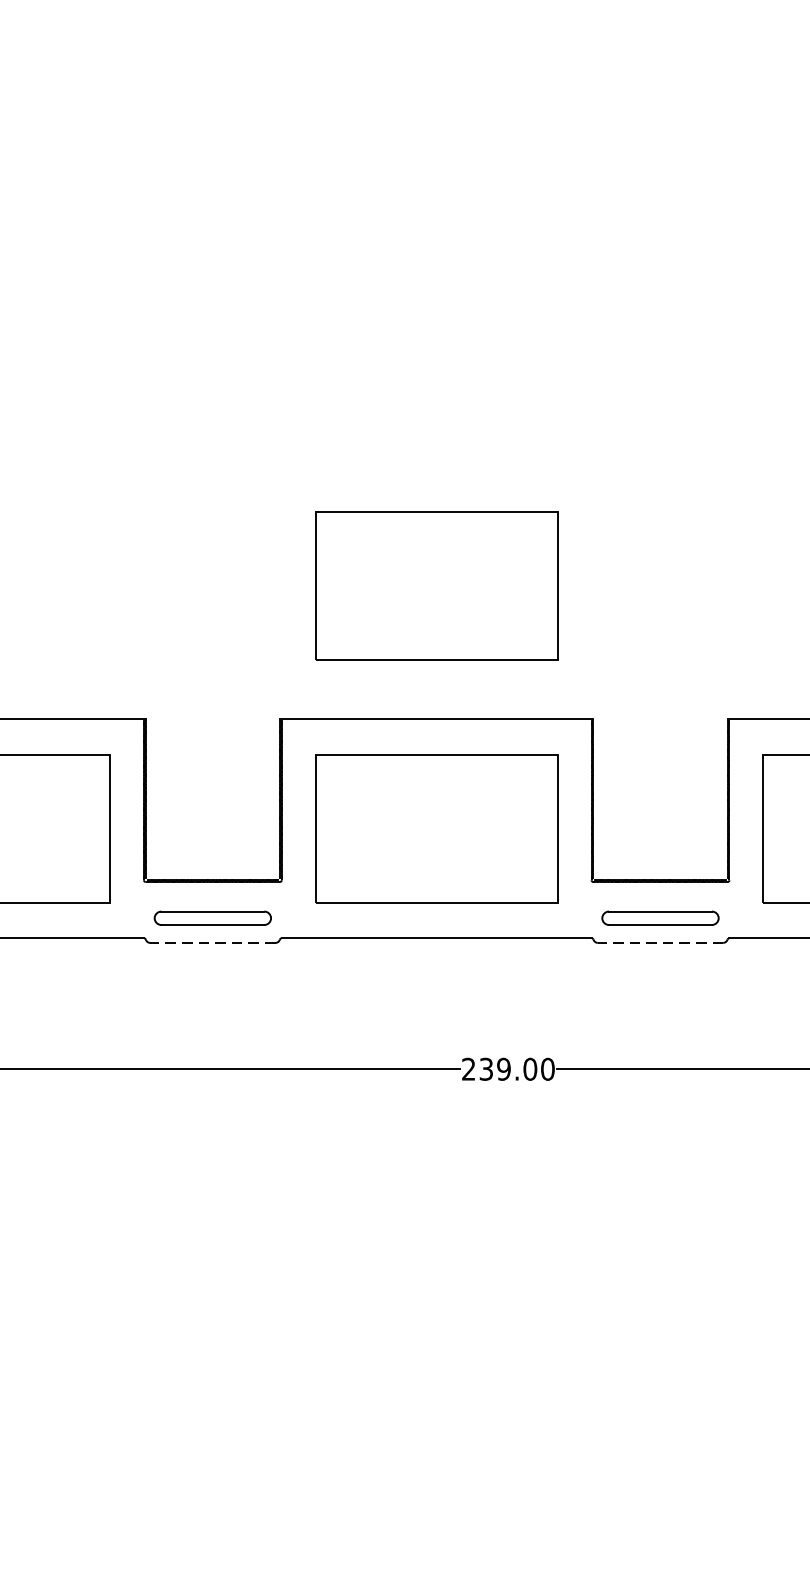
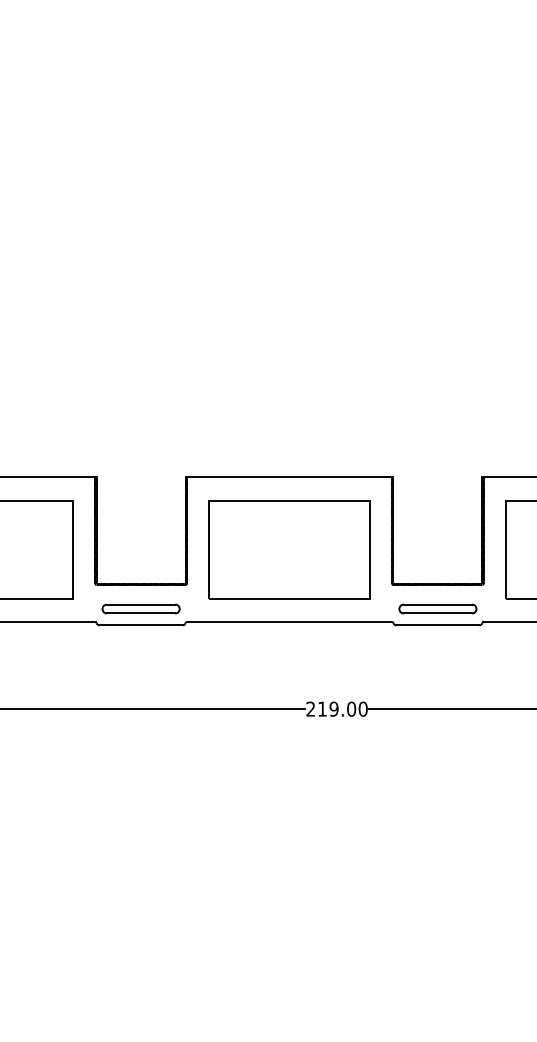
part: (436, 585) -> (289, 388), removed
line: (213, 943) -> (141, 625), dashed -> solid
line: (659, 943) -> (437, 625), dashed -> solid
text: (486, 1068) -> (322, 708), 239.00 -> 219.00

